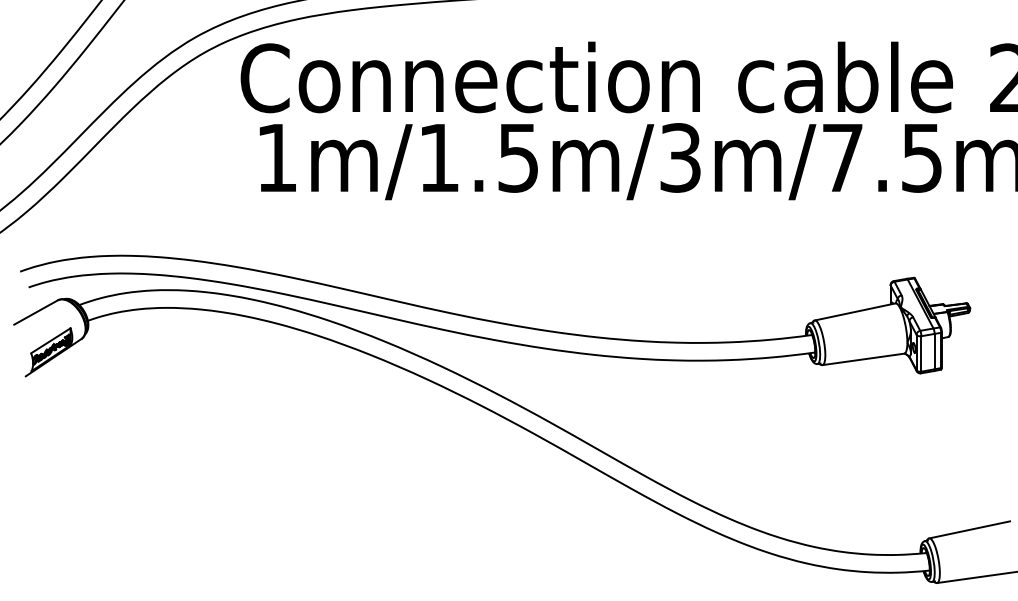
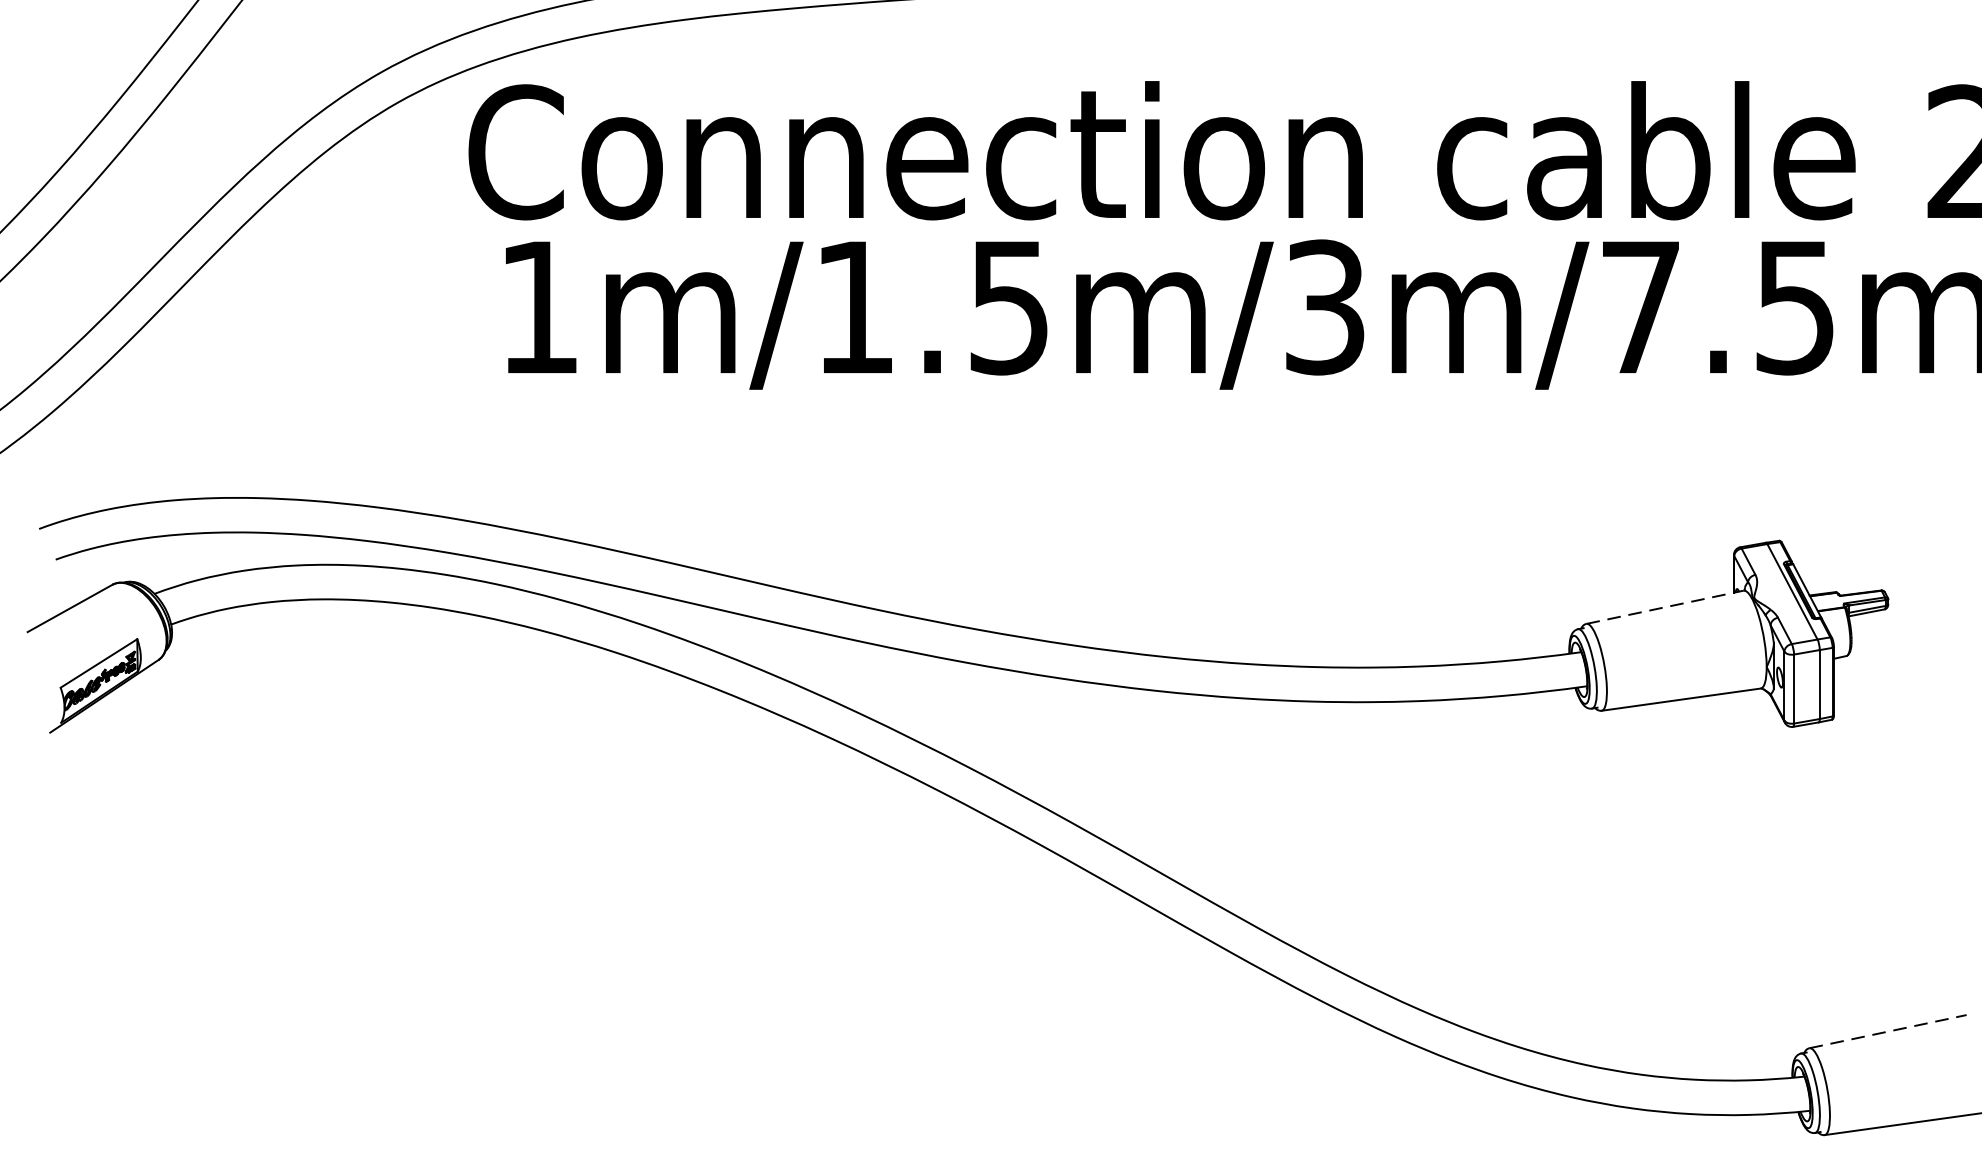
line: (855, 311) -> (1665, 606), solid -> dashed
line: (970, 529) -> (1889, 1030), solid -> dashed

